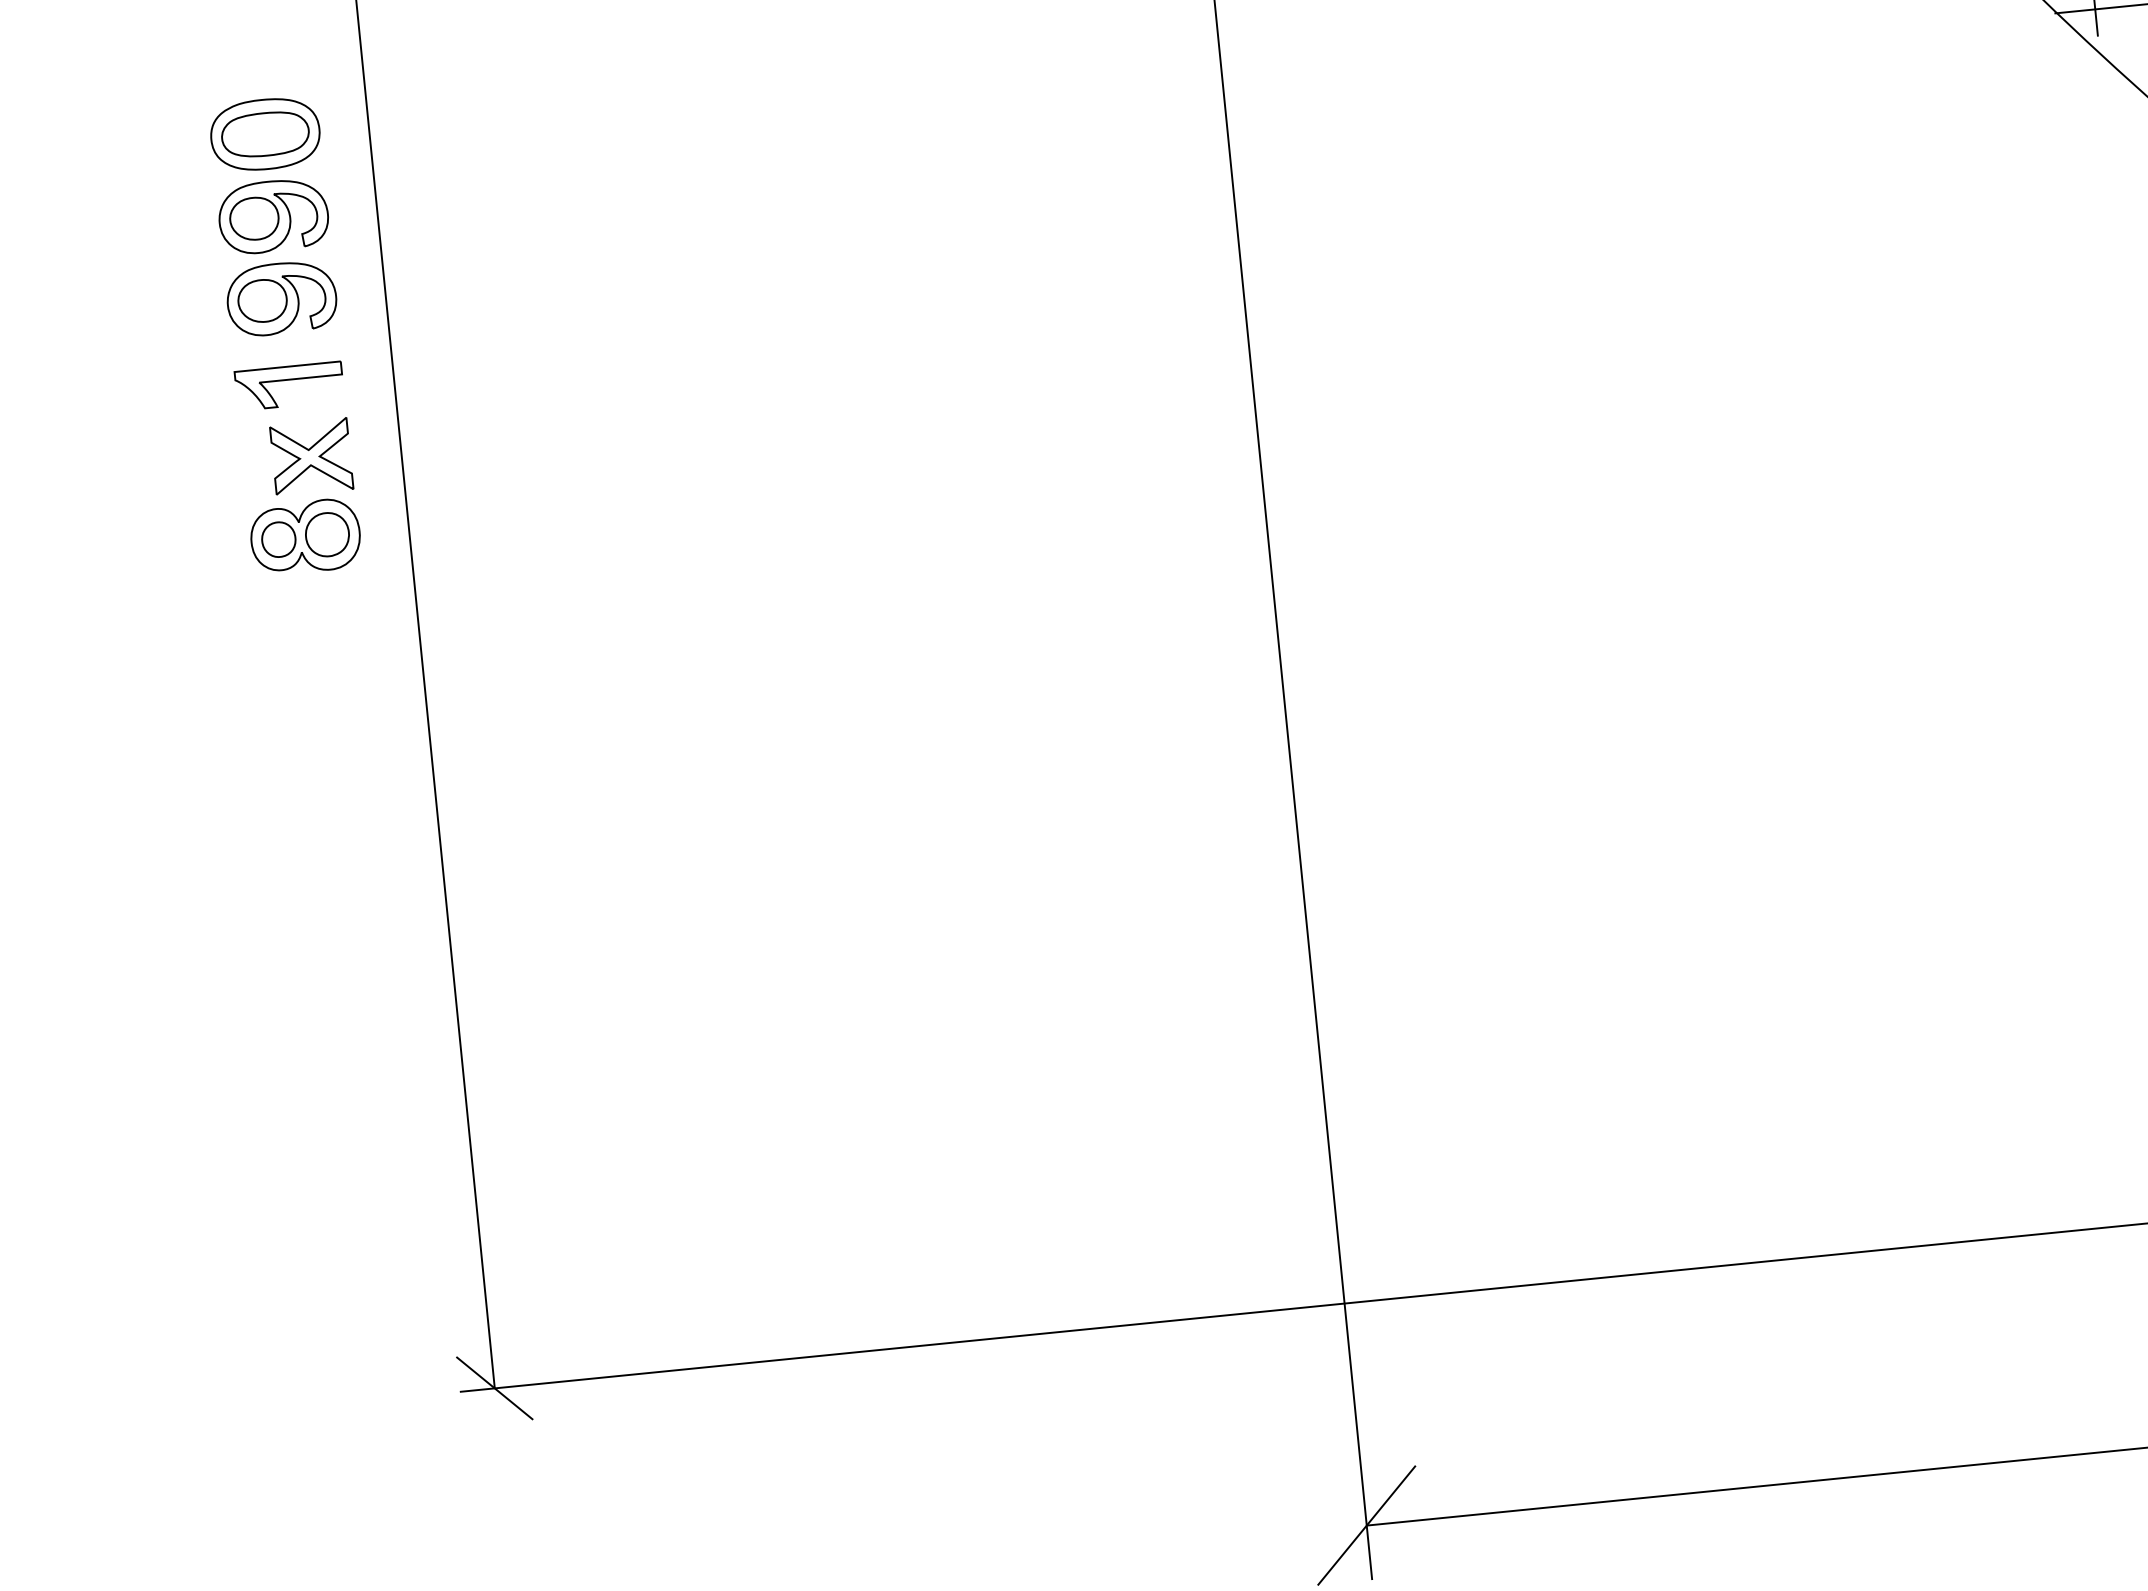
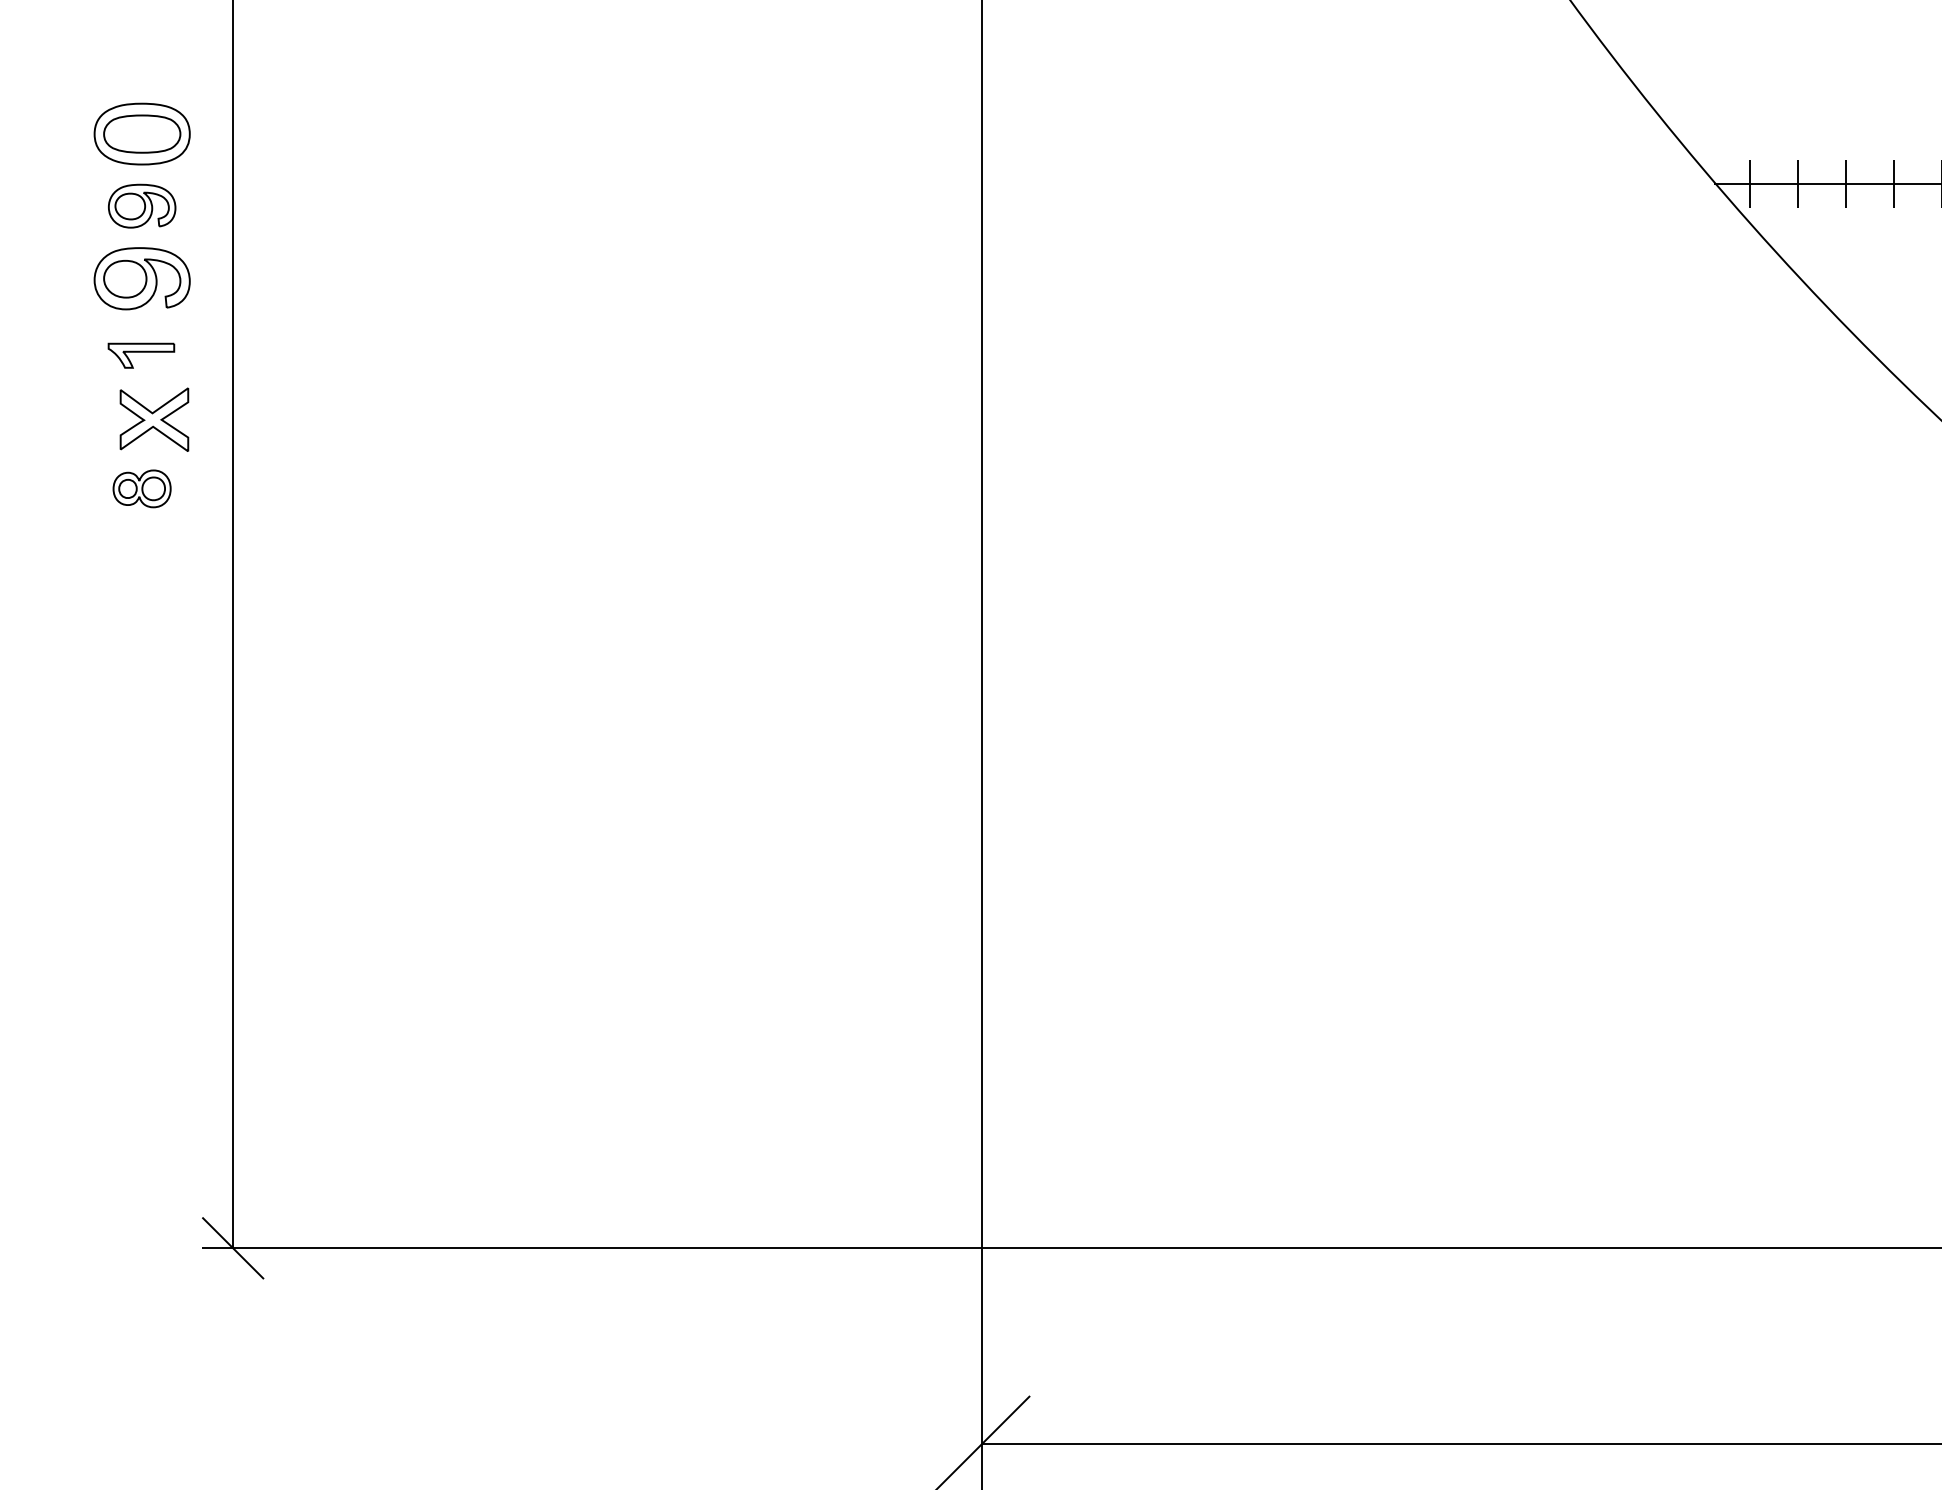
part: (272, 215) -> (141, 205), size x0.7
part: (289, 385) -> (141, 355), size x0.7
part: (304, 536) -> (141, 488), size x0.6

